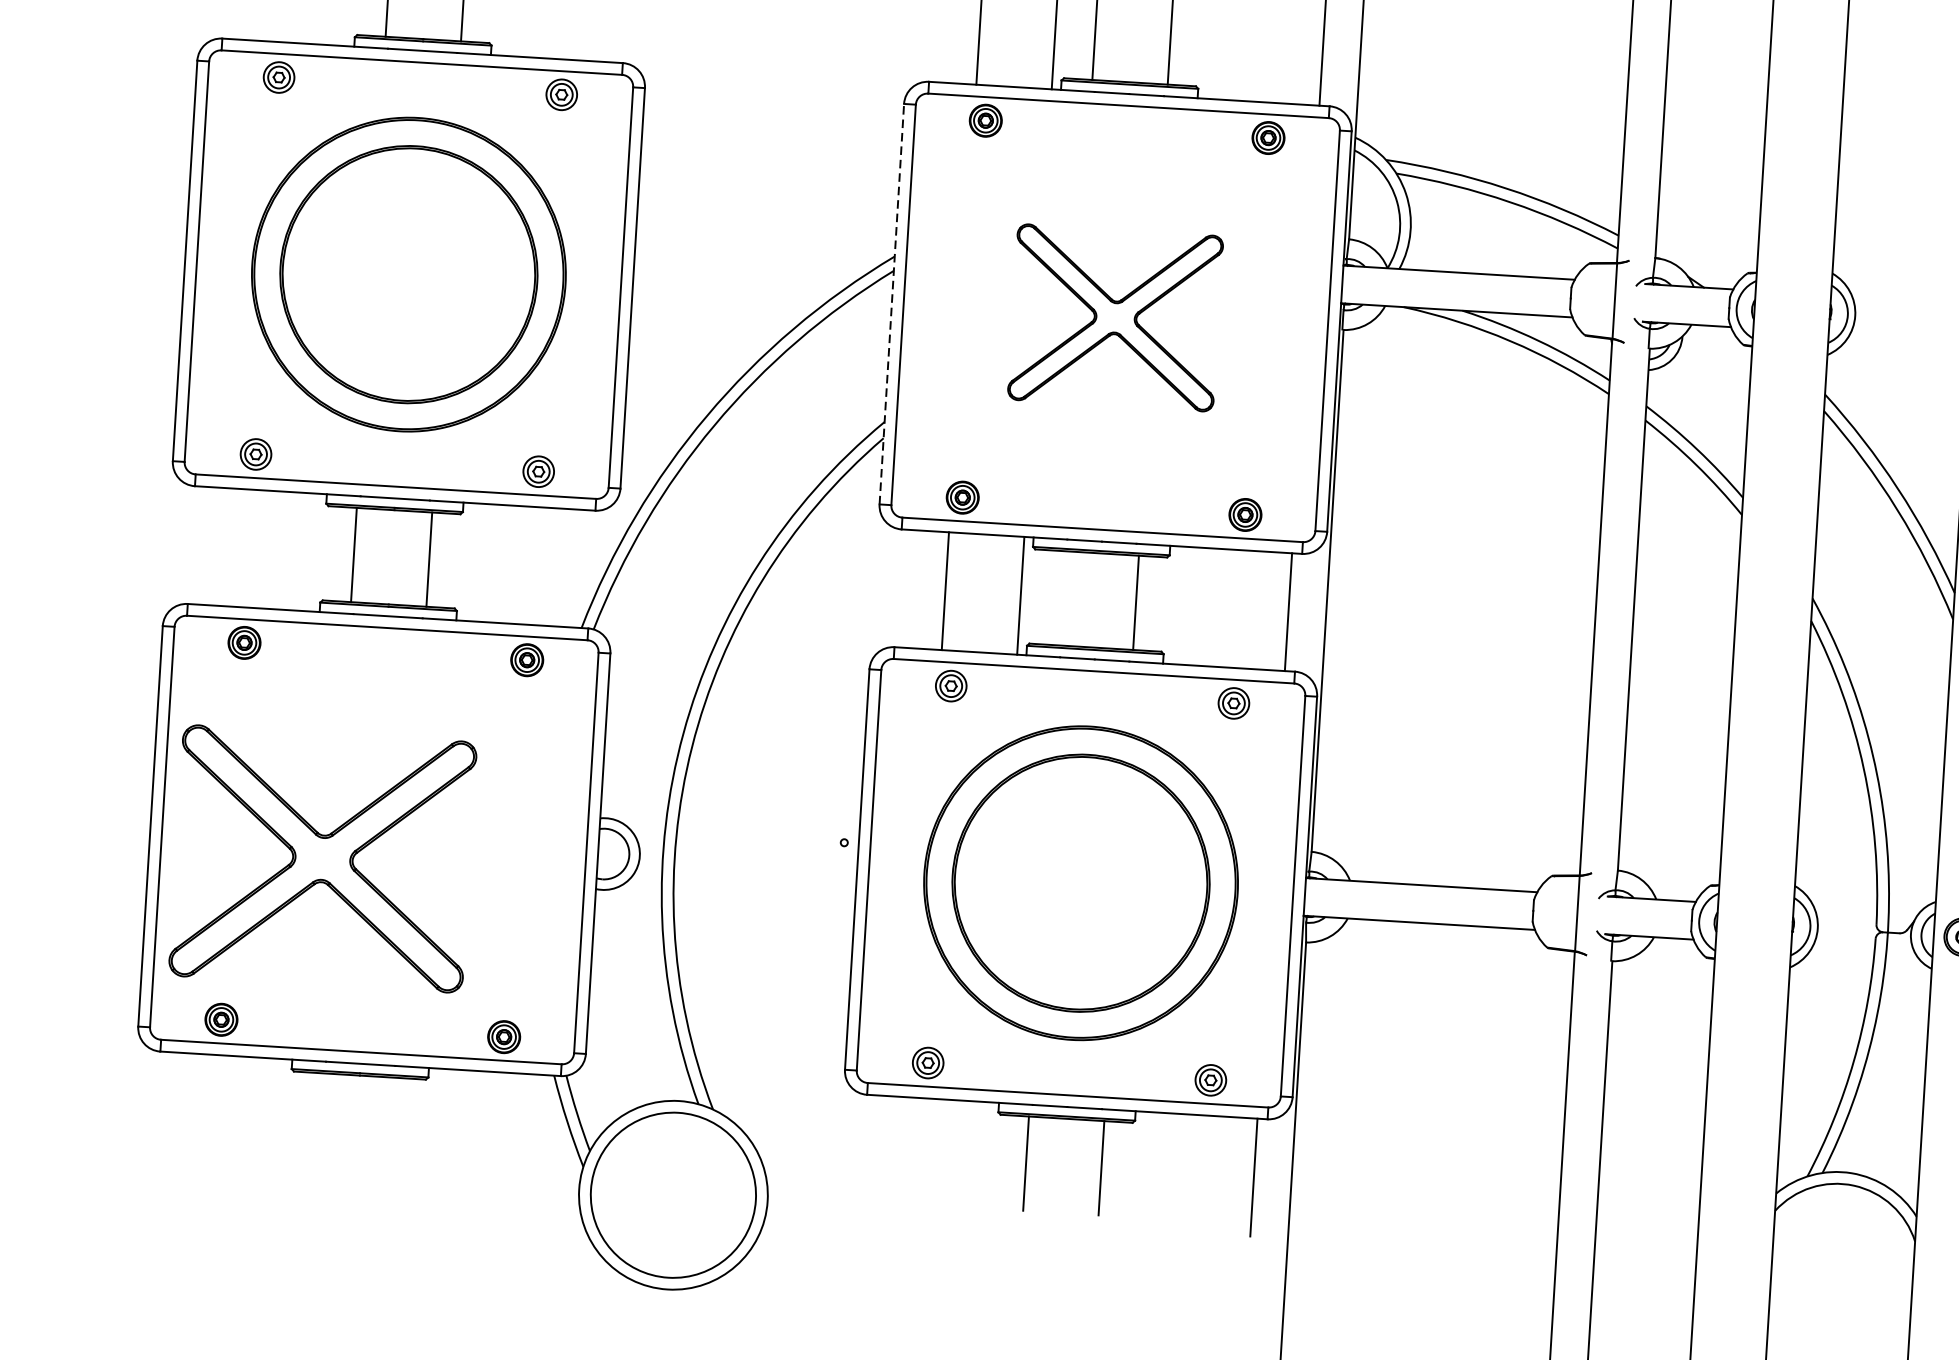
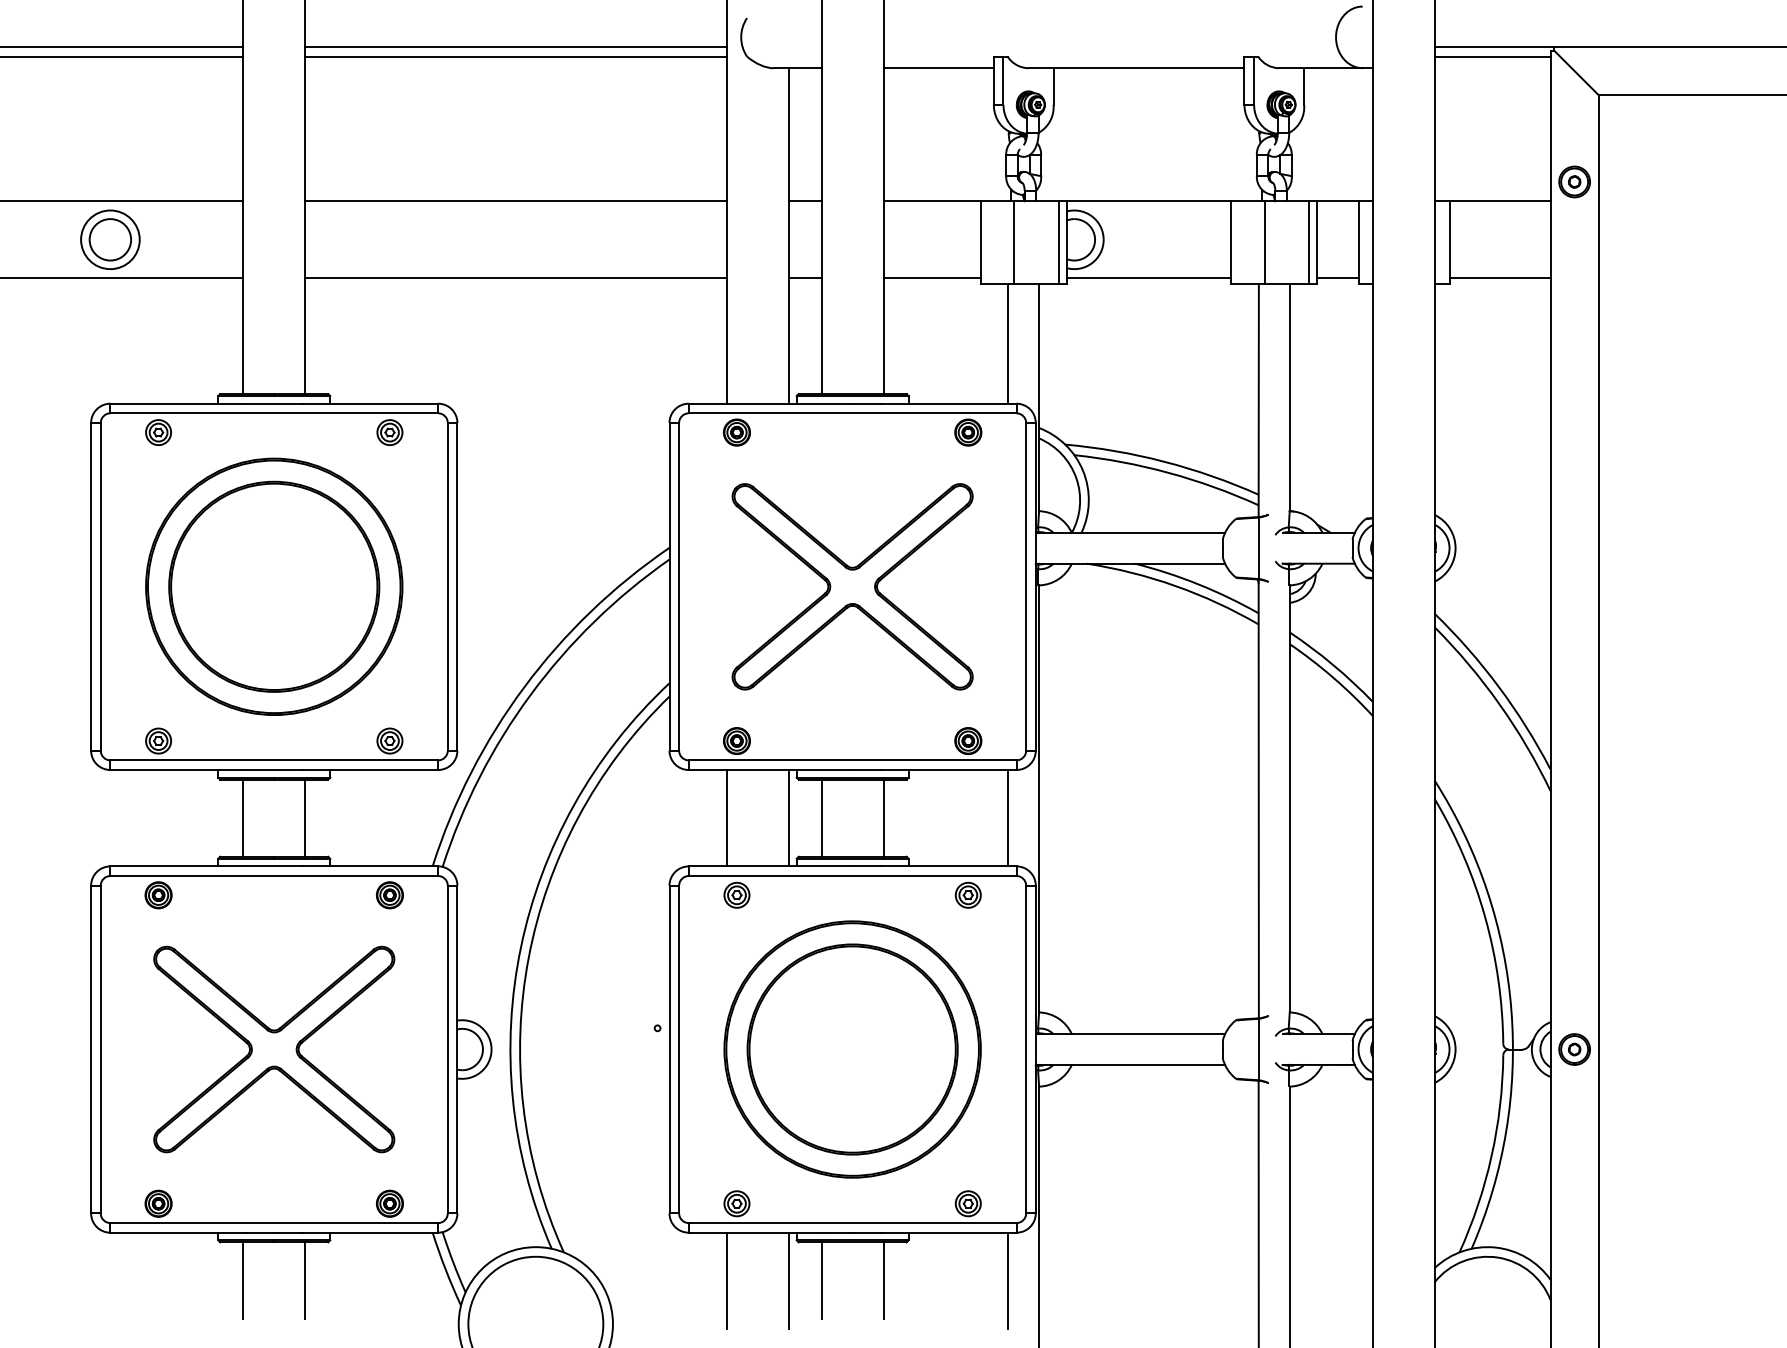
line: (891, 303) -> (669, 586), dashed -> solid
part: (1115, 317) -> (852, 586), size x1.43
line: (1060, 597) -> (821, 817), added
part: (323, 858) -> (274, 1049), moved
line: (319, 1119) -> (243, 1280), added
line: (395, 1124) -> (305, 1280), added
line: (910, 1156) -> (727, 1280), added
line: (986, 1160) -> (789, 1280), added

